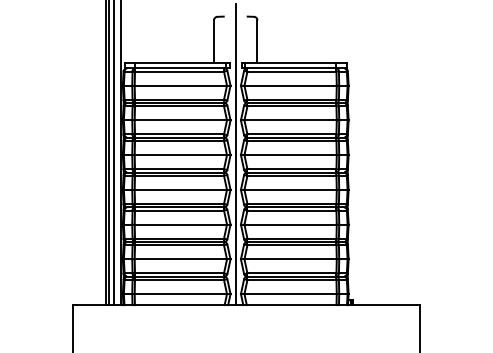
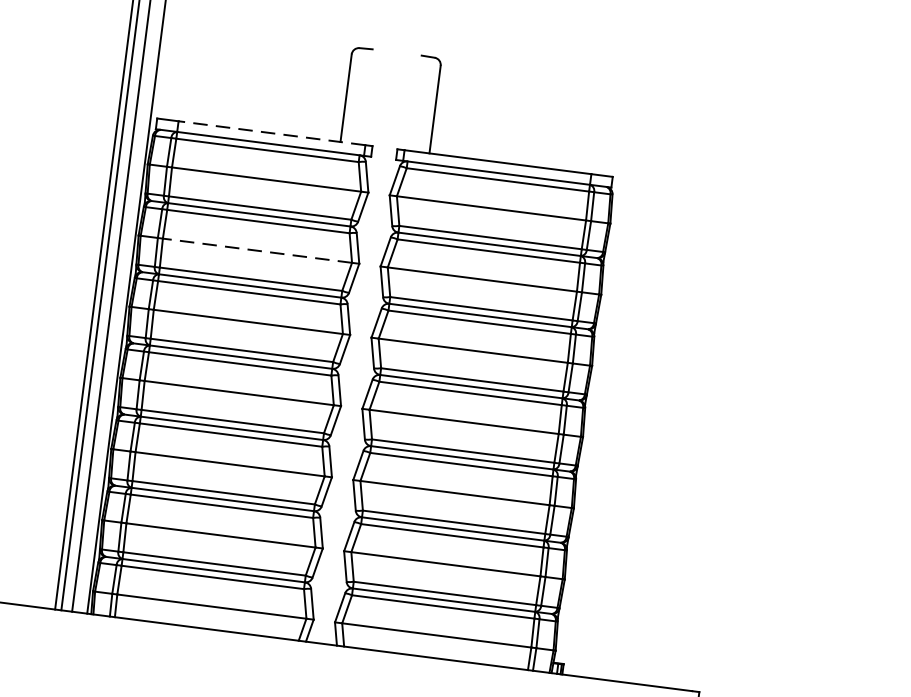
line: (180, 63) -> (271, 134), solid -> dashed
line: (180, 120) -> (256, 250), solid -> dashed
line: (235, 154) -> (360, 334), removed

